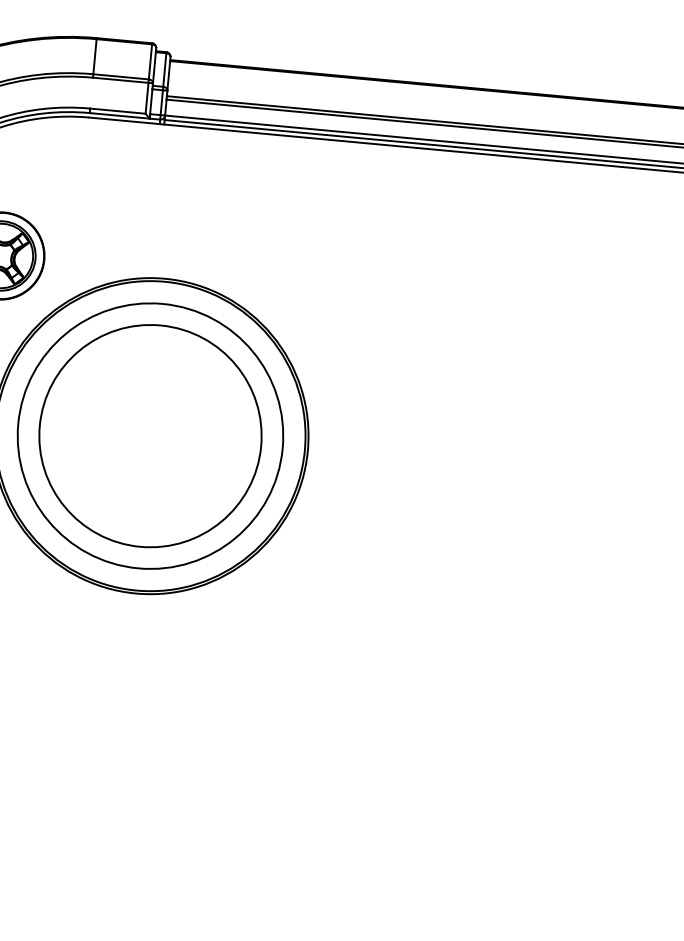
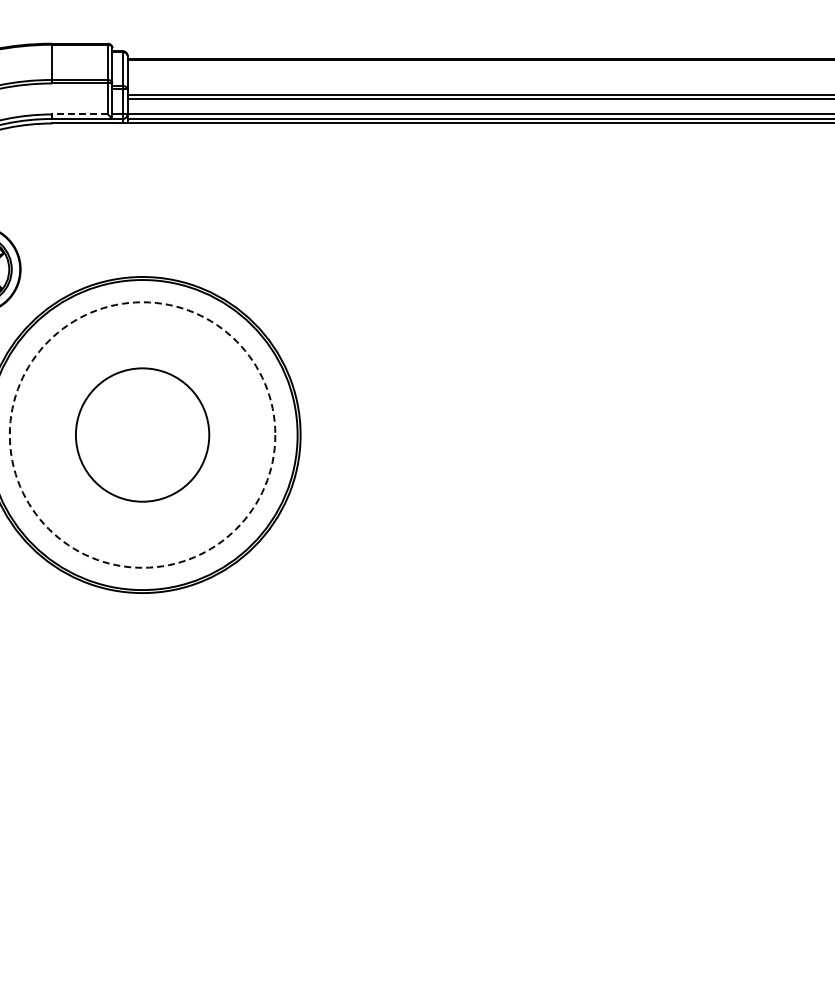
line: (118, 111) -> (80, 114), solid -> dashed
circle: (150, 435) -> (142, 434), size x0.6
circle: (150, 435) -> (142, 434), solid -> dashed

